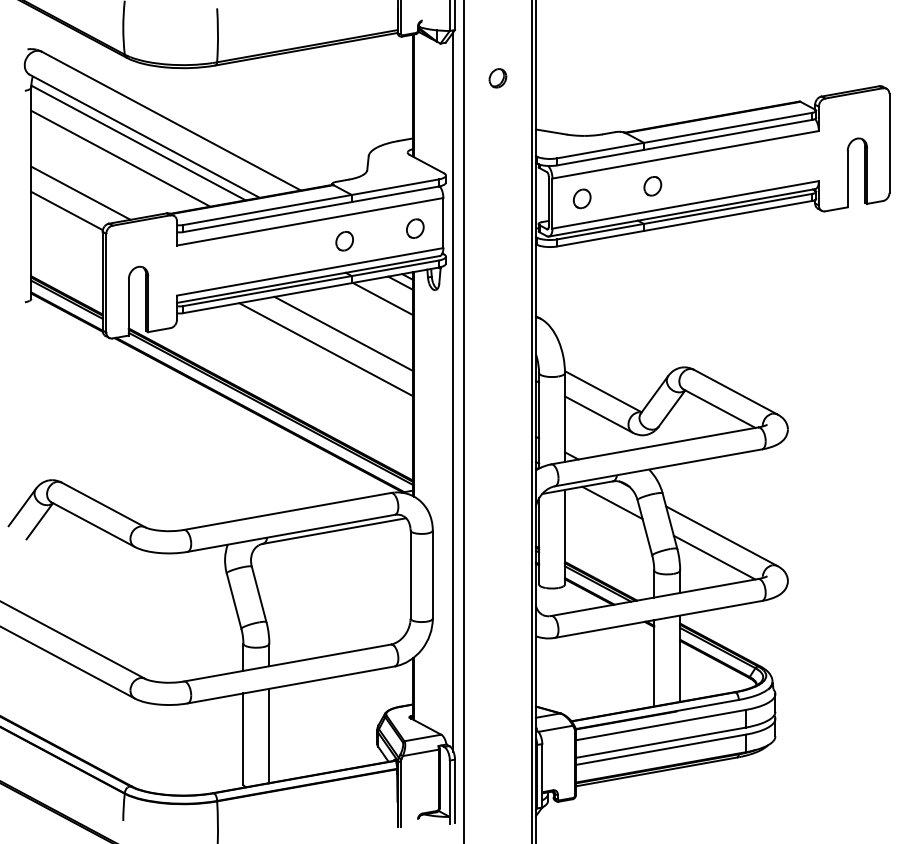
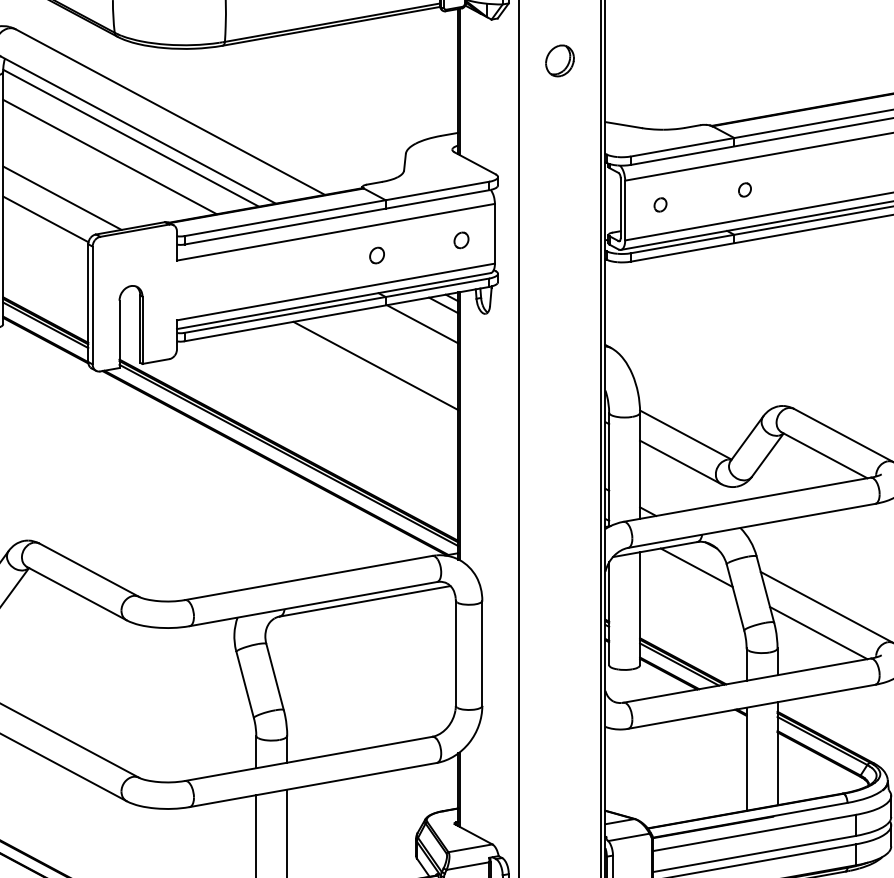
part: (497, 78) -> (559, 61), size x1.4
part: (652, 186) -> (744, 190), size x0.6
part: (581, 198) -> (659, 204), size x0.6
part: (415, 228) -> (461, 240), size x0.7
part: (344, 241) -> (376, 255), size x0.7
line: (325, 349) -> (354, 384), removed
line: (453, 391) -> (507, 434), removed

